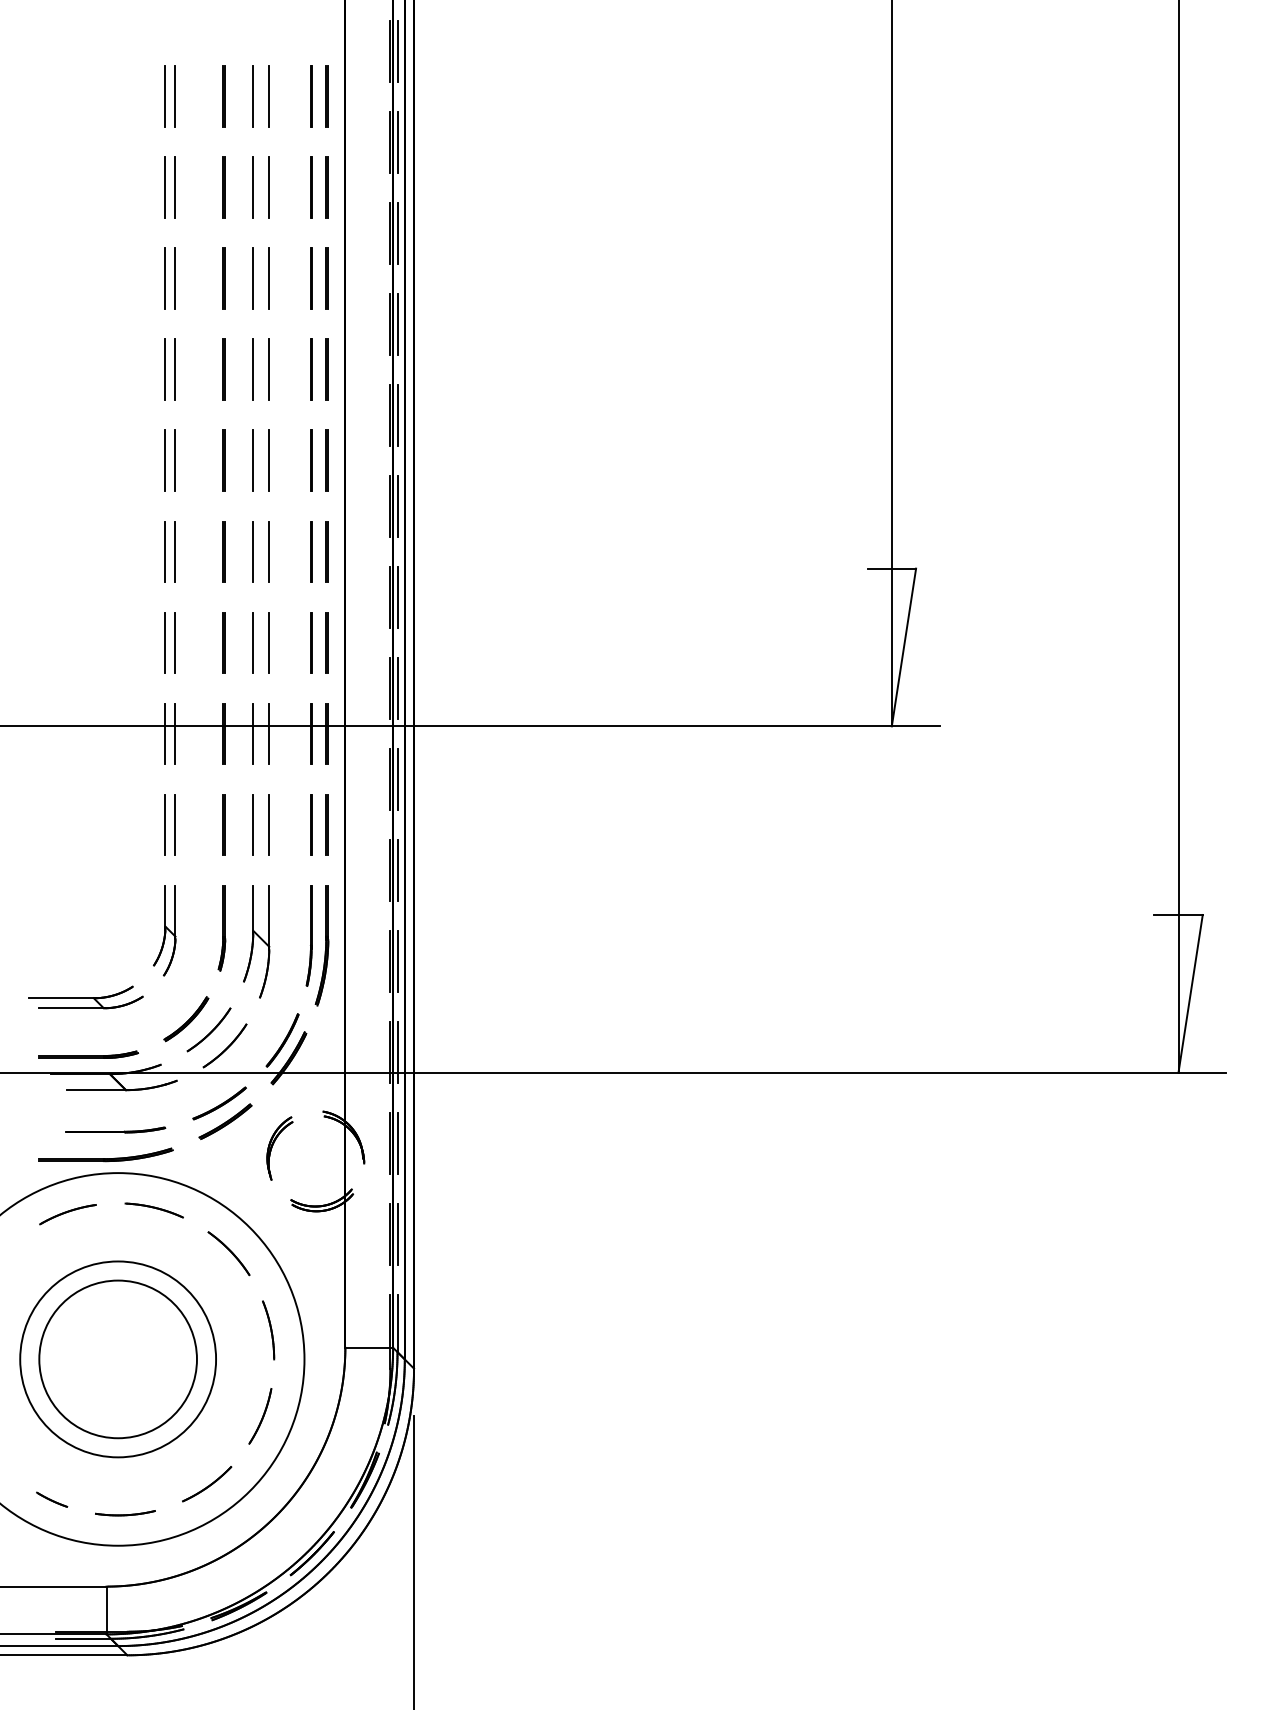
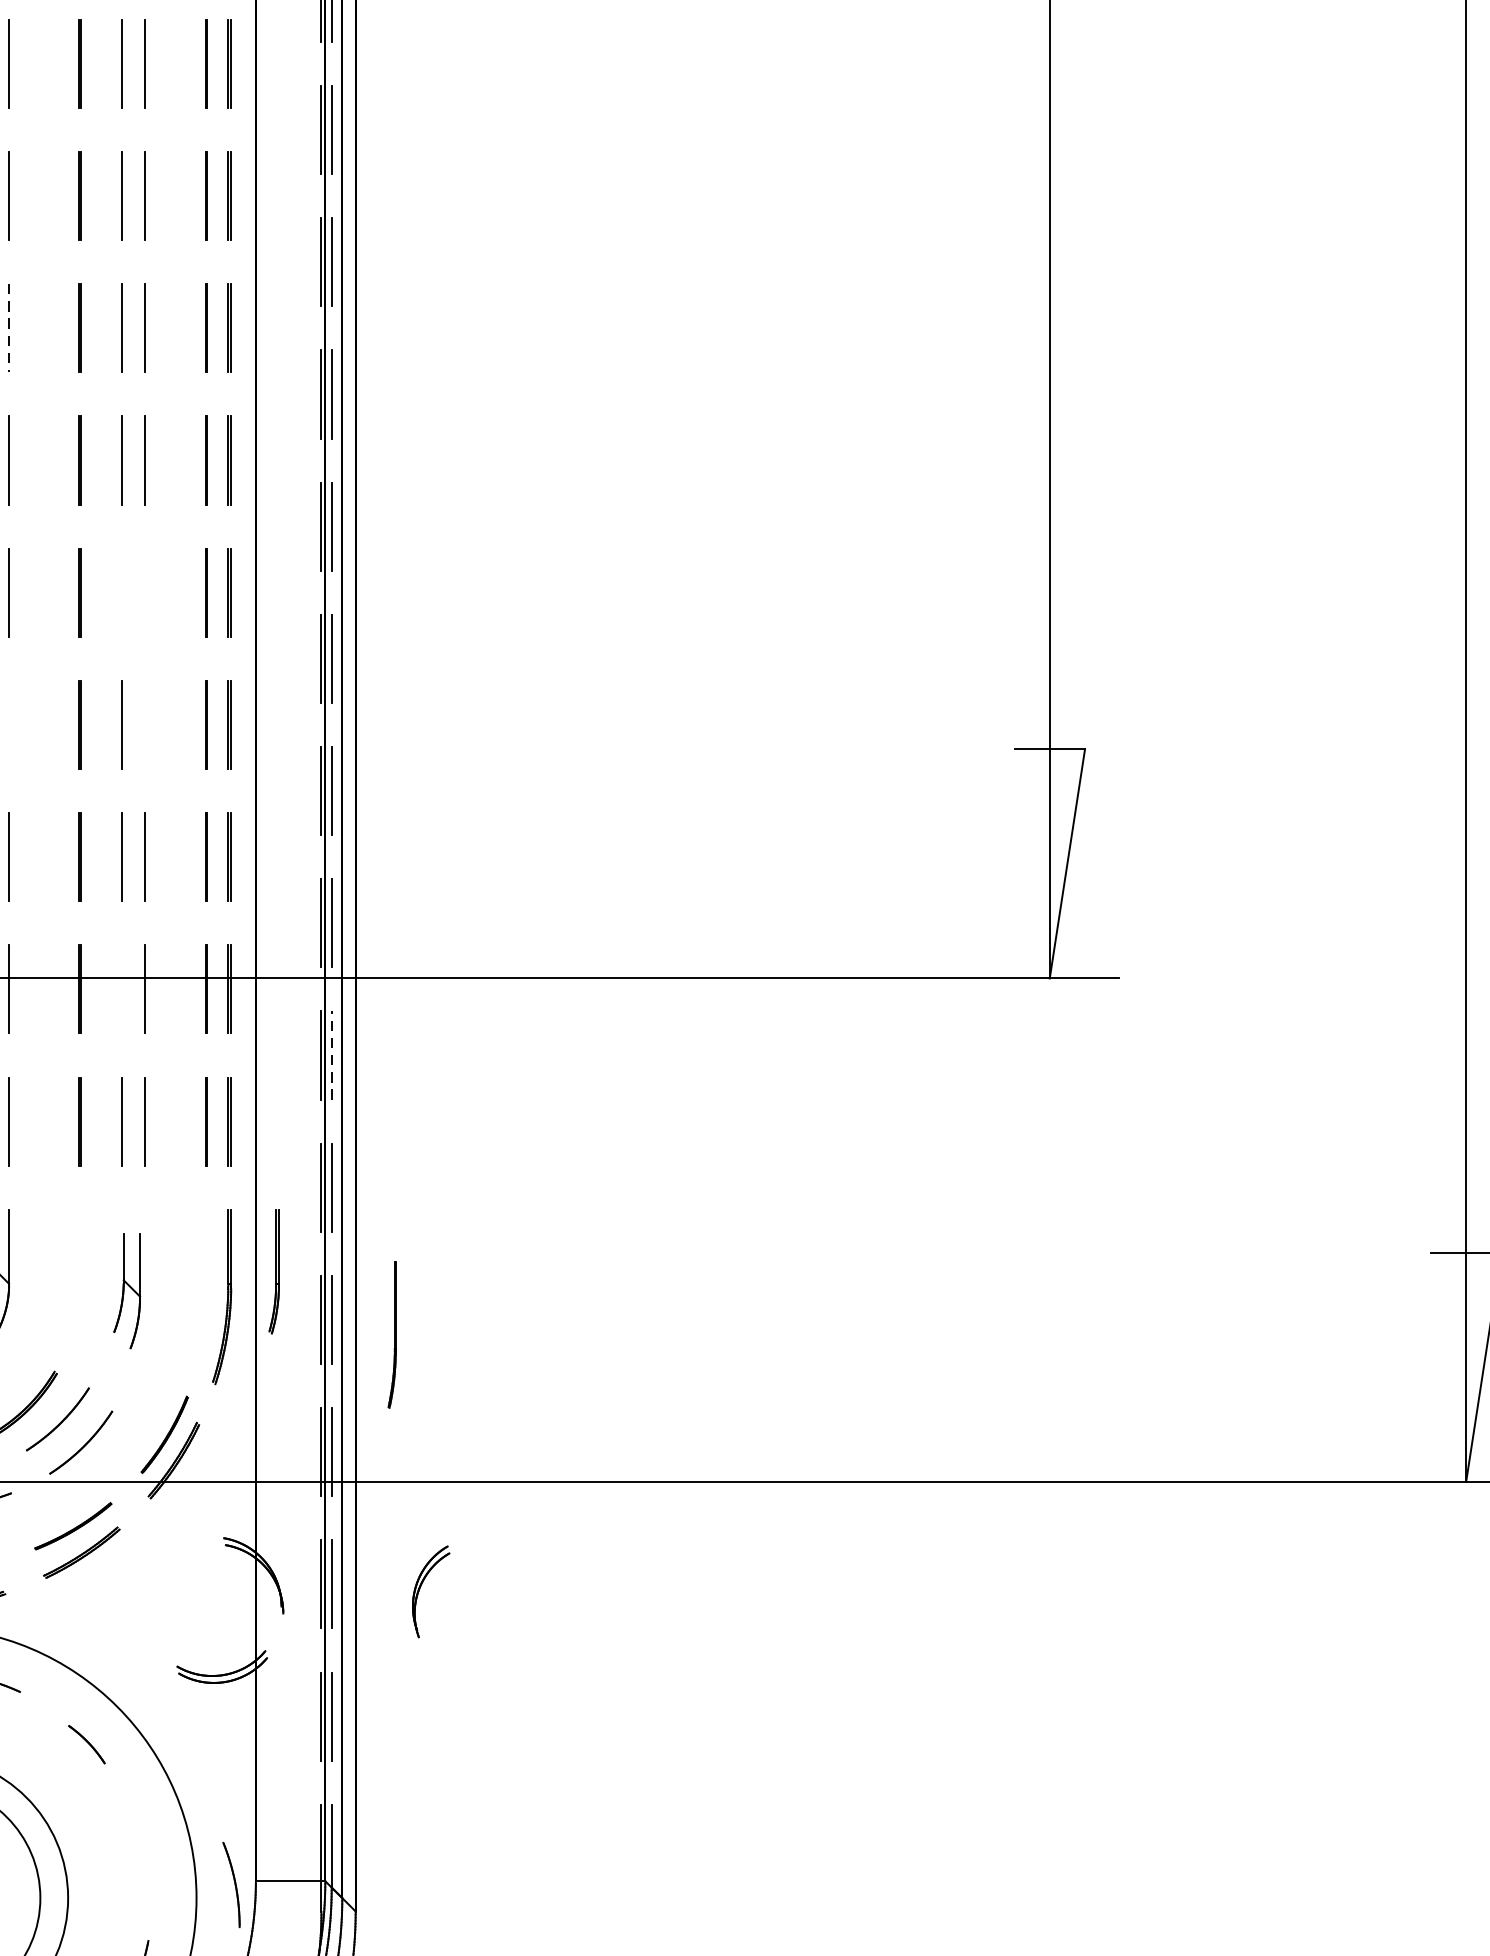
line: (175, 279) -> (9, 329), solid -> dashed
line: (253, 460) -> (122, 592), removed
line: (269, 460) -> (145, 592), removed
line: (175, 551) -> (9, 724), removed
line: (269, 551) -> (145, 724), removed
line: (253, 733) -> (122, 988), removed
line: (397, 778) -> (331, 1054), solid -> dashed
part: (221, 928) -> (273, 1272), moved
part: (308, 935) -> (391, 1334), moved
part: (256, 941) -> (126, 1290), size x0.7
part: (273, 1145) -> (421, 1587), moved
part: (228, 1253) -> (86, 1744), size x0.6
part: (268, 1330) -> (231, 1885), moved

